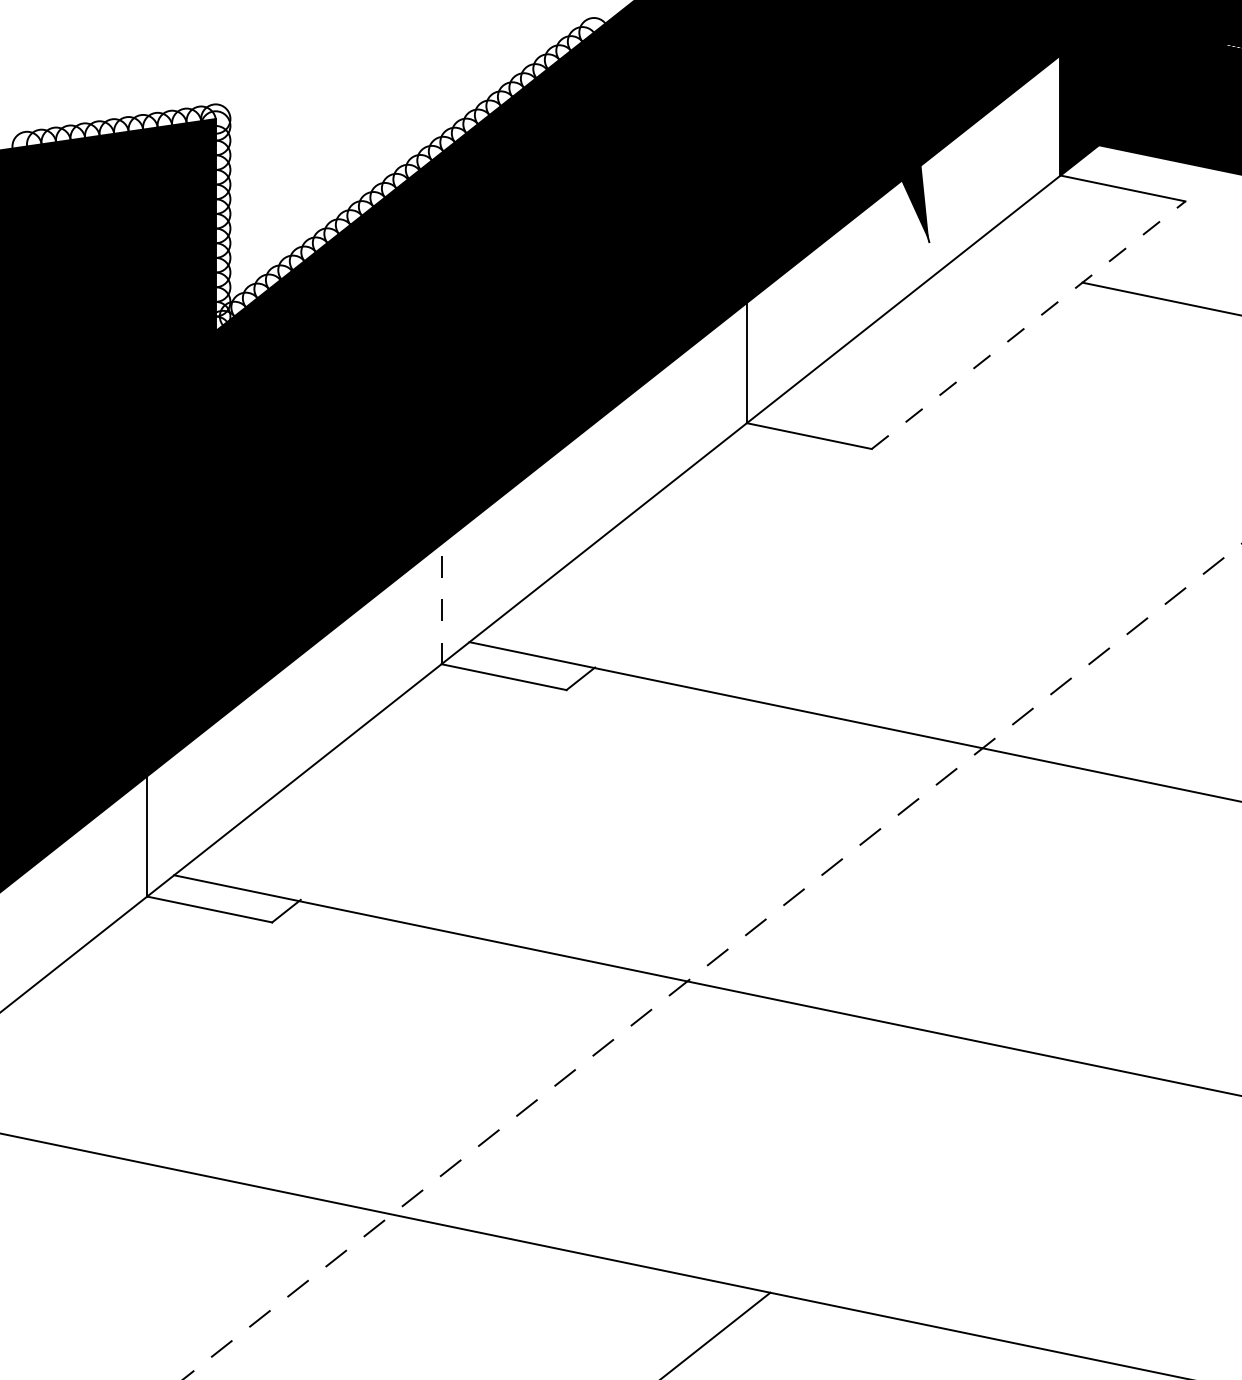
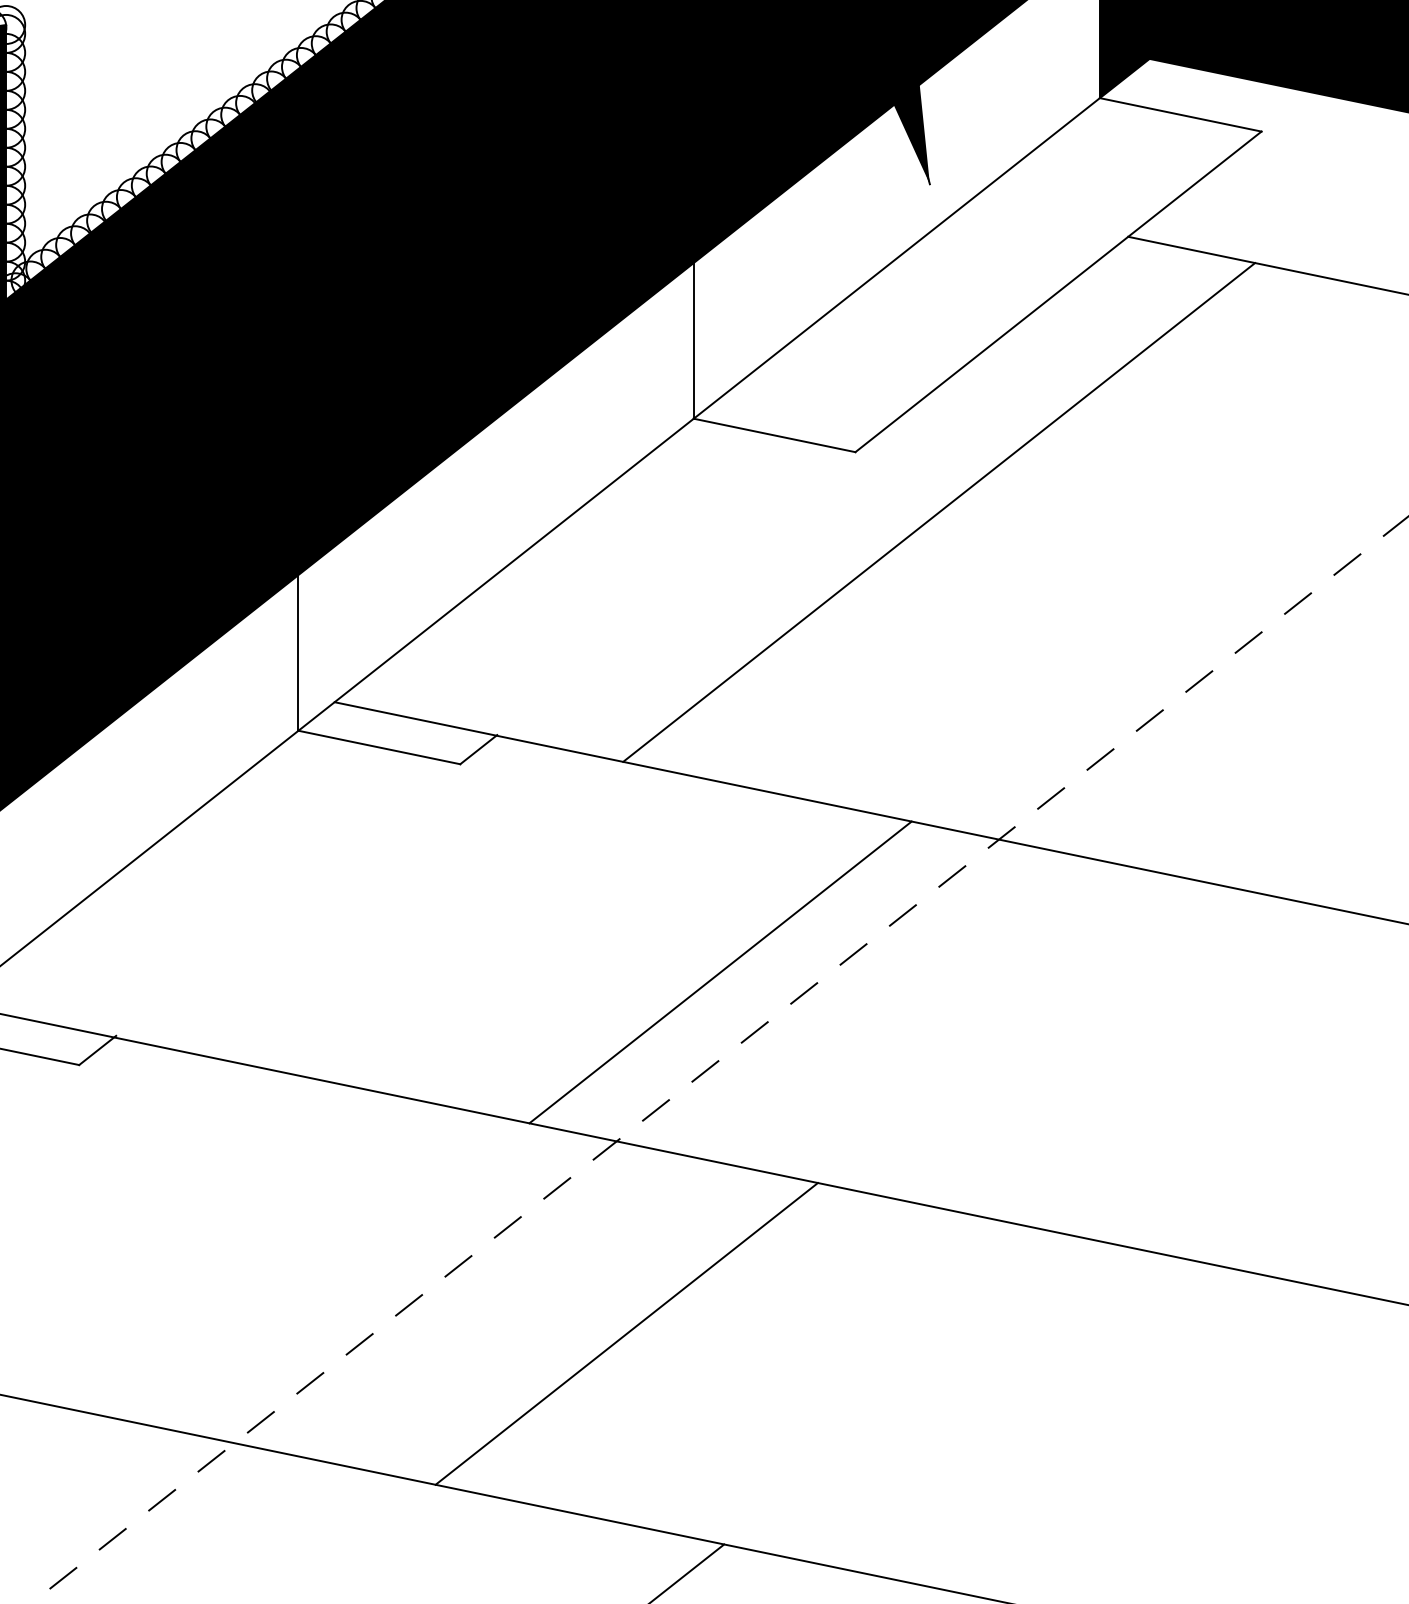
line: (1028, 325) -> (1058, 292), dashed -> solid
line: (936, 495) -> (939, 512), added
line: (441, 603) -> (298, 652), dashed -> solid
line: (767, 850) -> (720, 971), added
line: (694, 1129) -> (625, 1333), added

